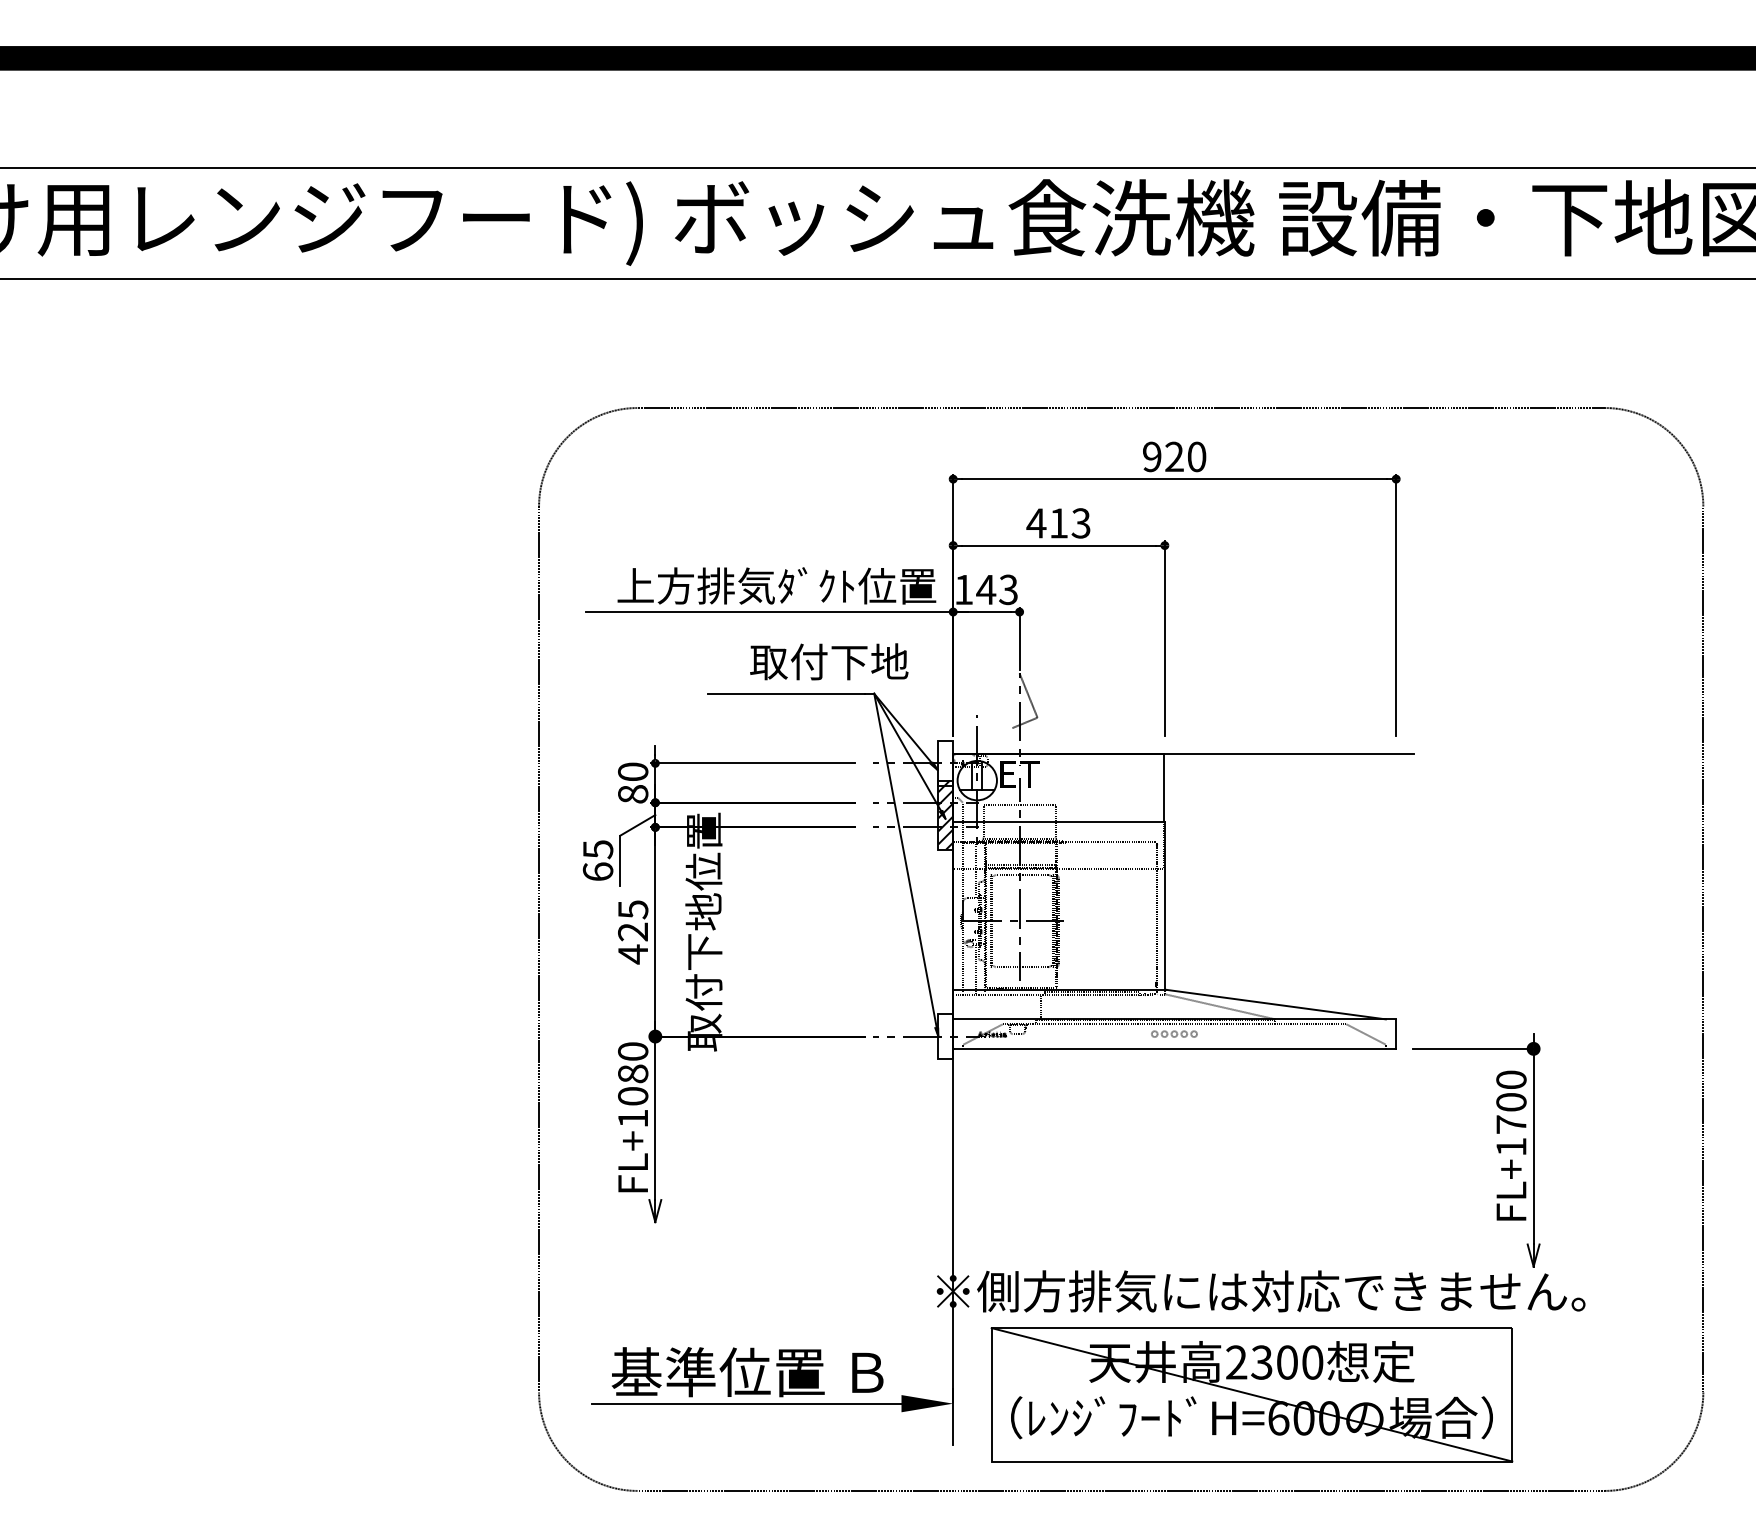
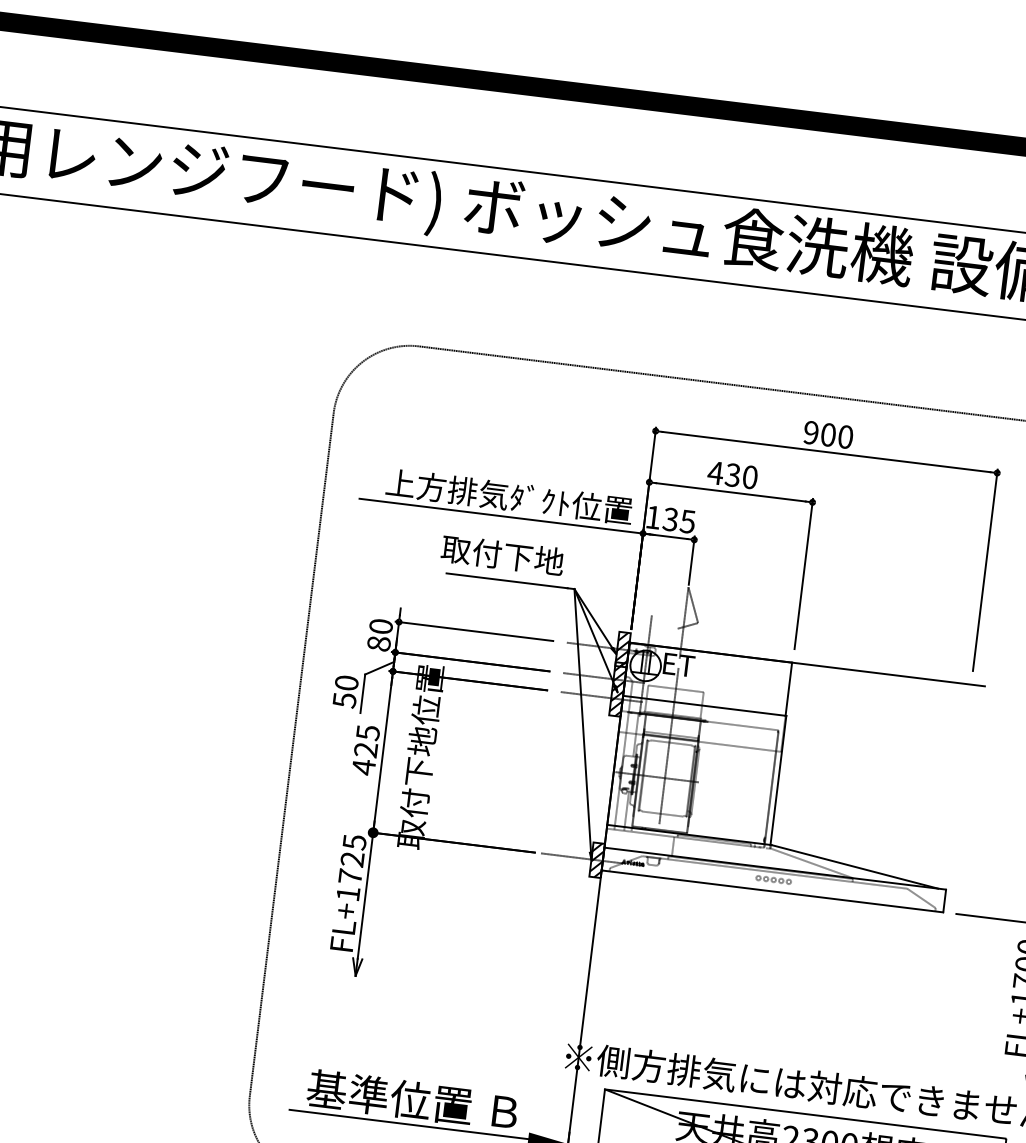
text: (1174, 456) -> (828, 434), 920 -> 900
text: (1069, 523) -> (741, 476), 413 -> 430
text: (996, 589) -> (678, 520), 143 -> 135
text: (829, 661) -> (502, 555), moved
hatch: (945, 763) -> (622, 649), added
text: (597, 860) -> (345, 691), 65 -> 50
hatch: (945, 1036) -> (596, 860), added
text: (633, 1073) -> (352, 859), FL+1080 -> FL+1725

